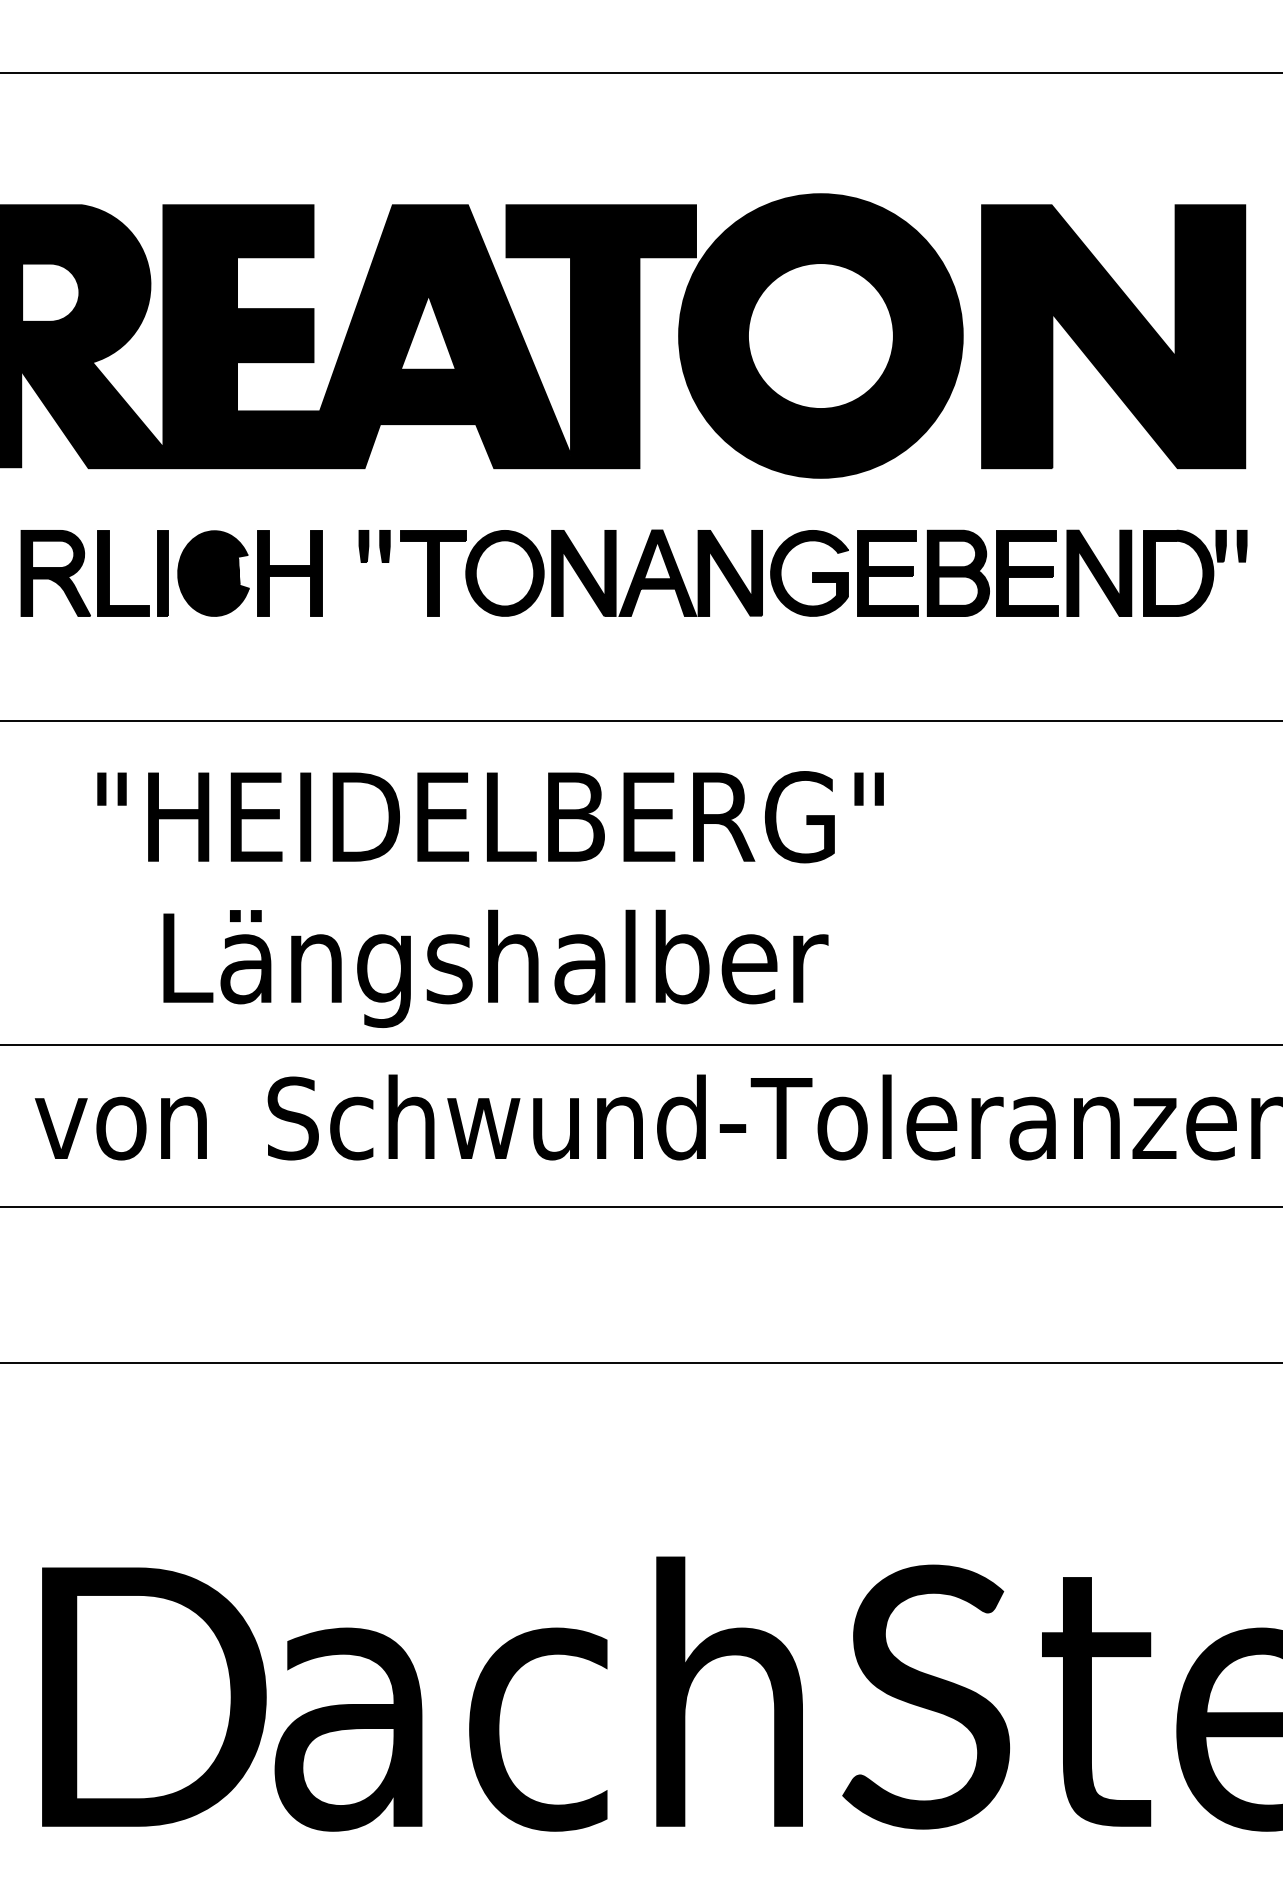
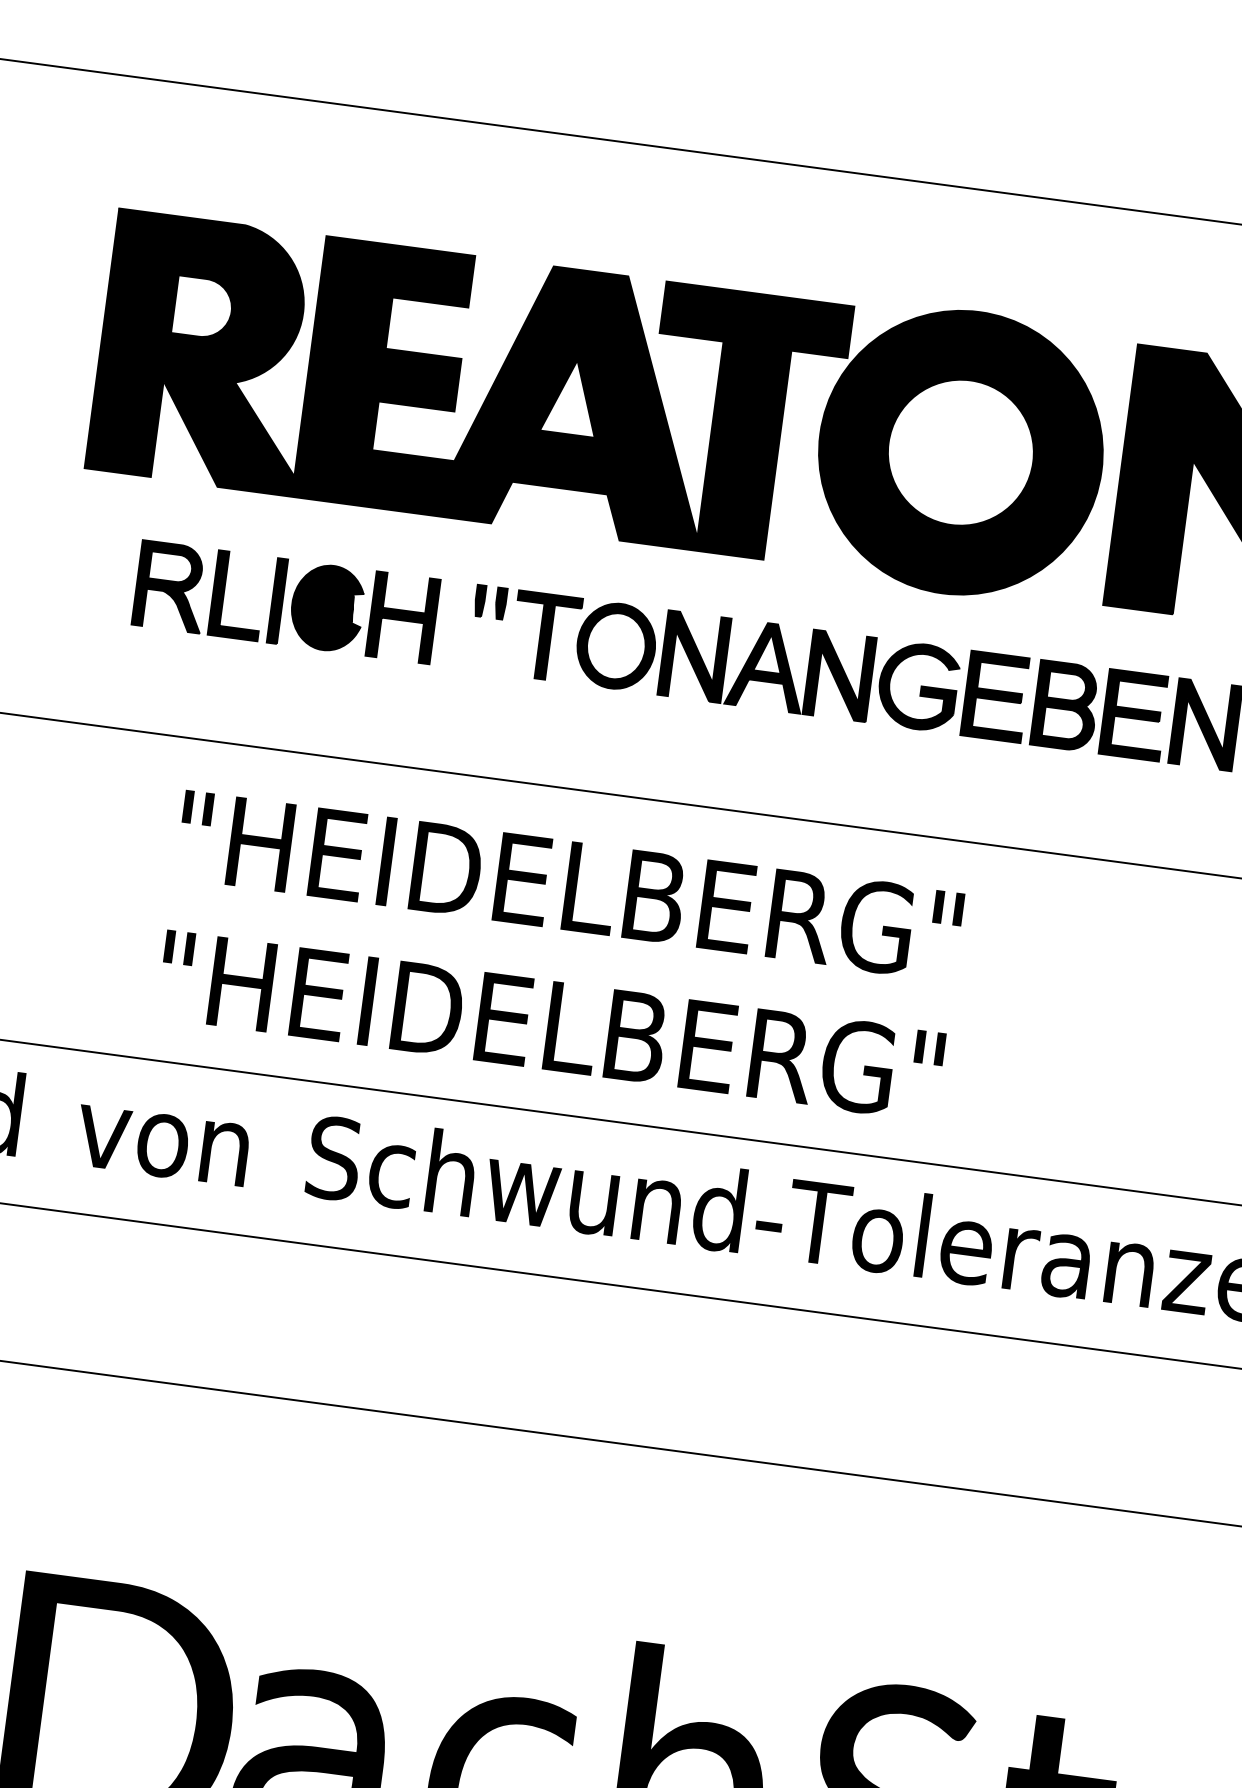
text: (490, 968) -> (549, 1035), Längshalber -> "HEIDELBERG"

